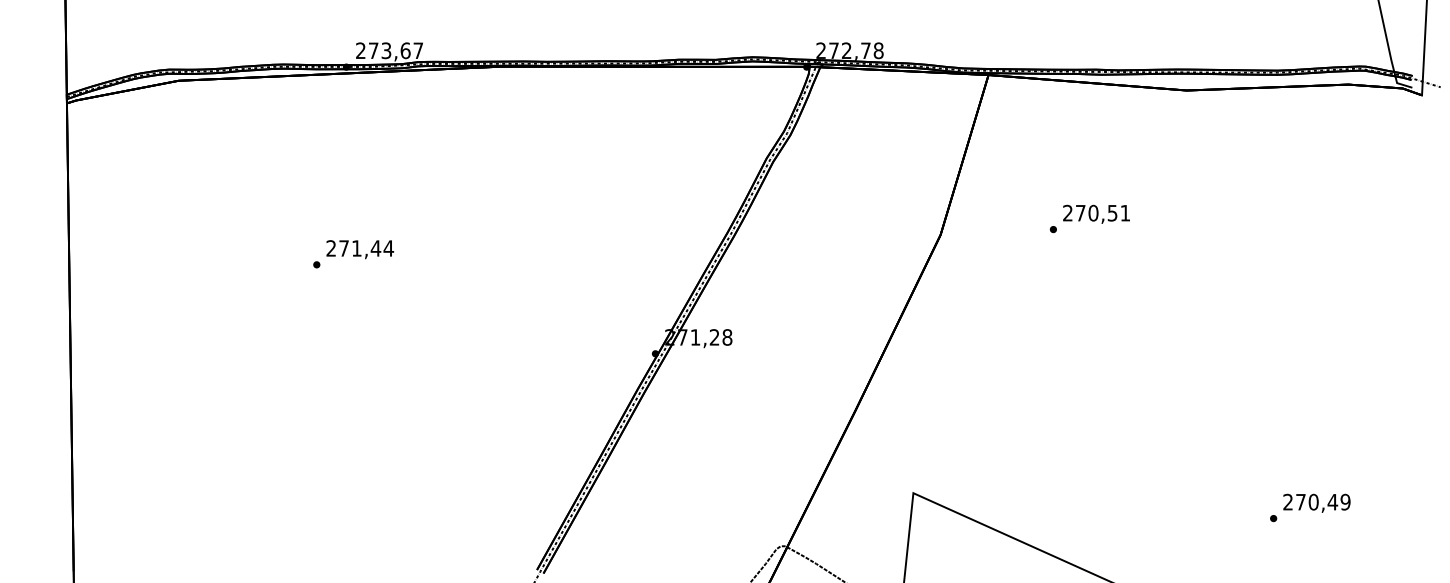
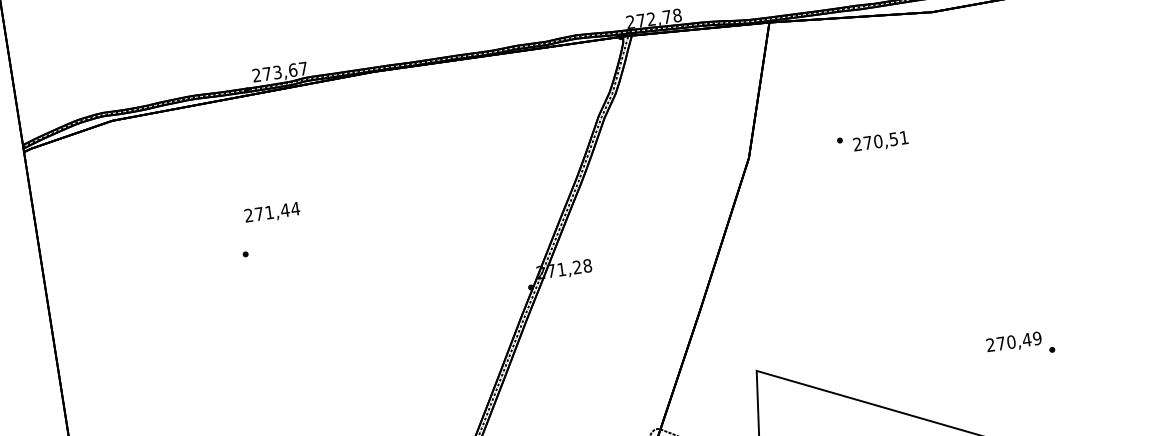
text: (1096, 213) -> (880, 141), moved
text: (359, 249) -> (271, 213), moved
text: (1316, 502) -> (1013, 342), moved

